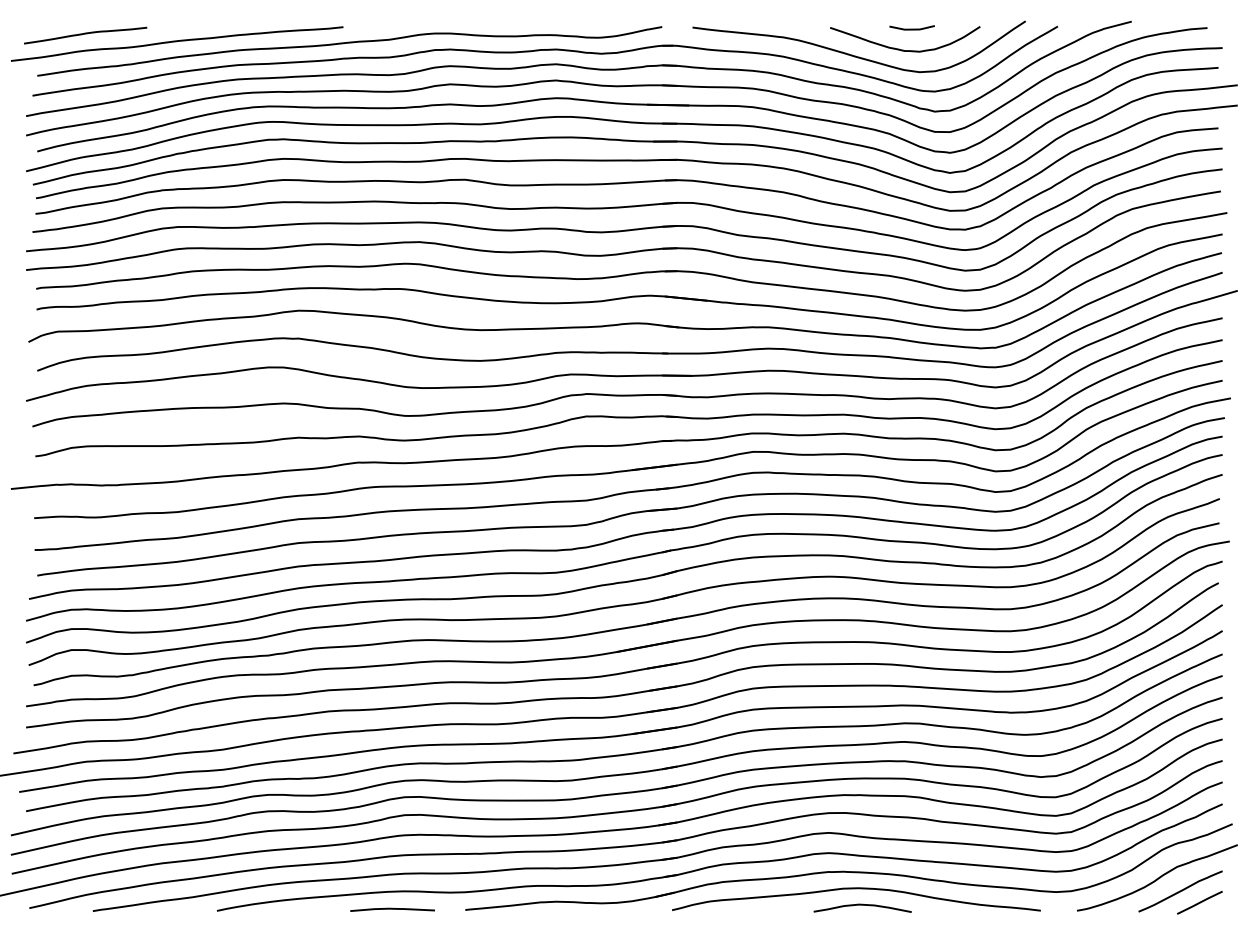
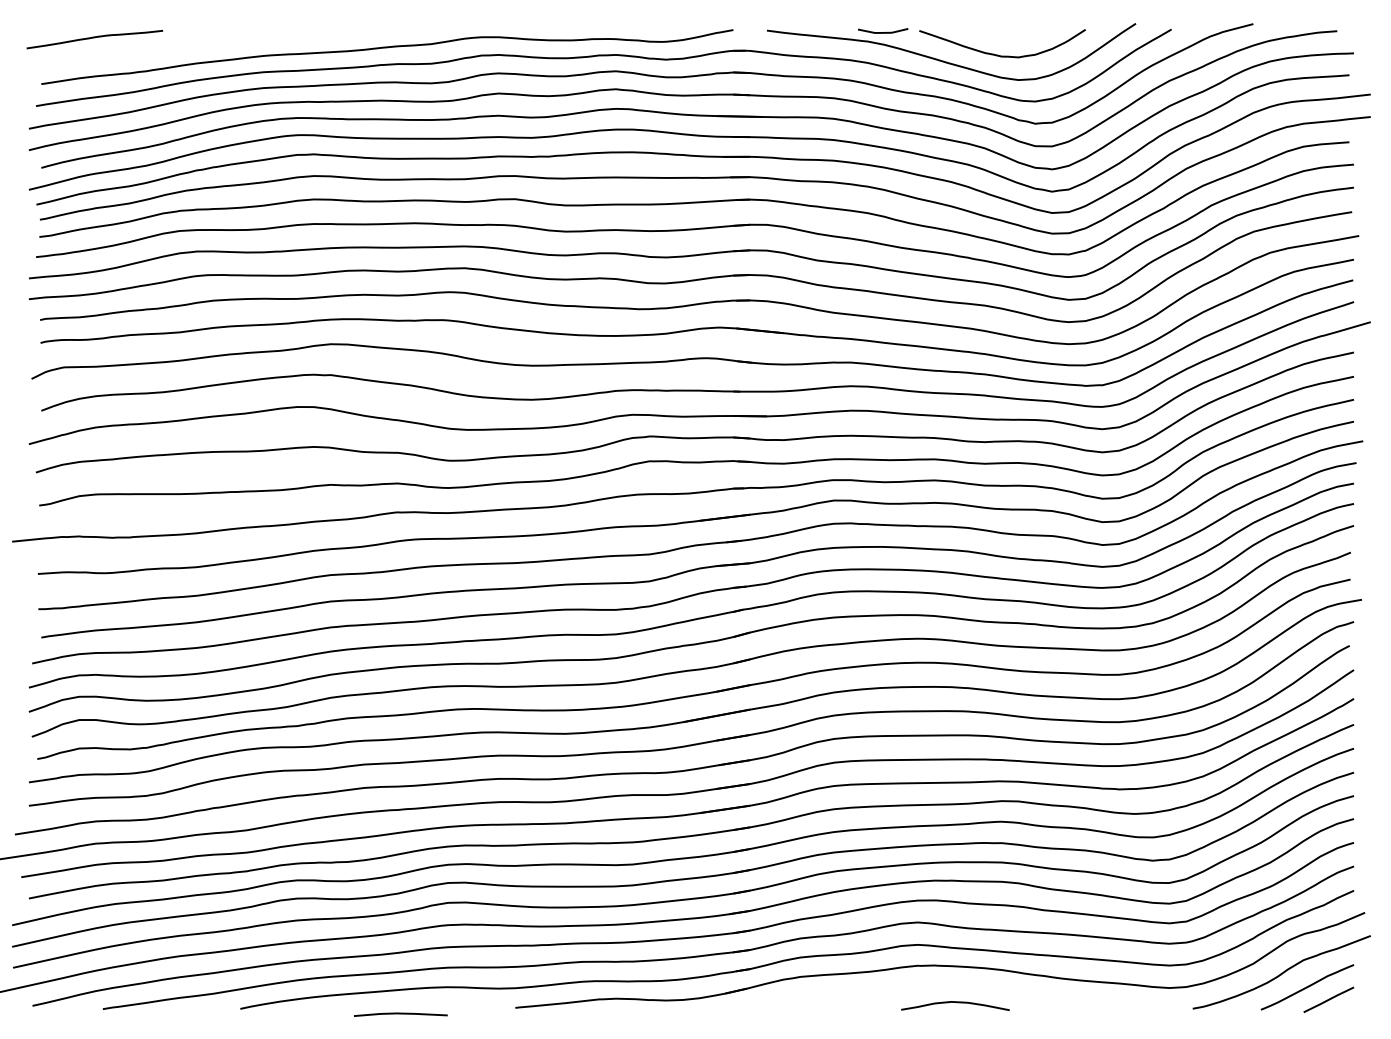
curve: (912, 29) -> (883, 32), moved
curve: (177, 41) -> (196, 46), removed
curve: (856, 888) -> (948, 984), removed
curve: (392, 909) -> (400, 1014), moved

